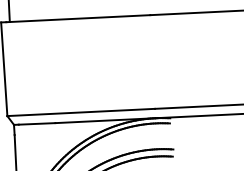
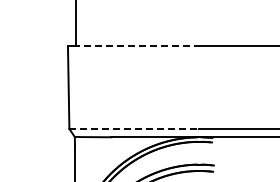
line: (78, 18) -> (136, 46), solid -> dashed
line: (81, 113) -> (134, 129), solid -> dashed

